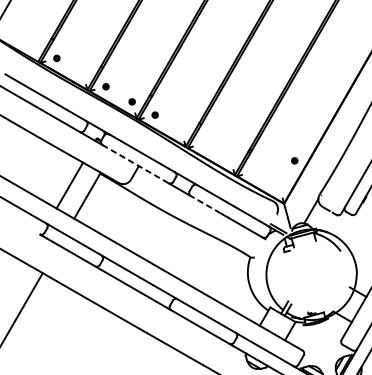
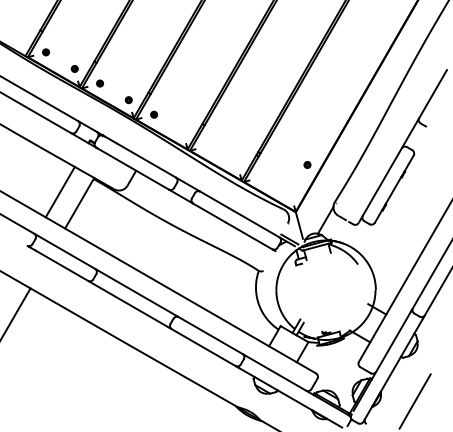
part: (82, 73) -> (74, 68), added
line: (135, 164) -> (132, 168), dashed -> solid
line: (205, 205) -> (209, 213), dashed -> solid

